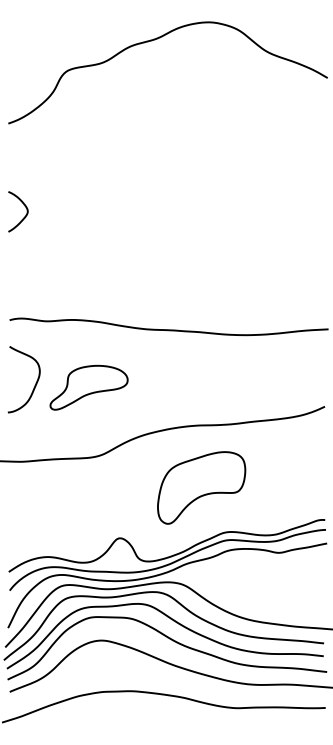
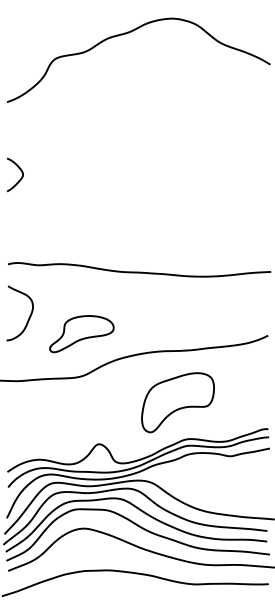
part: (88, 387) -> (81, 333), moved
part: (201, 487) -> (177, 402), moved

